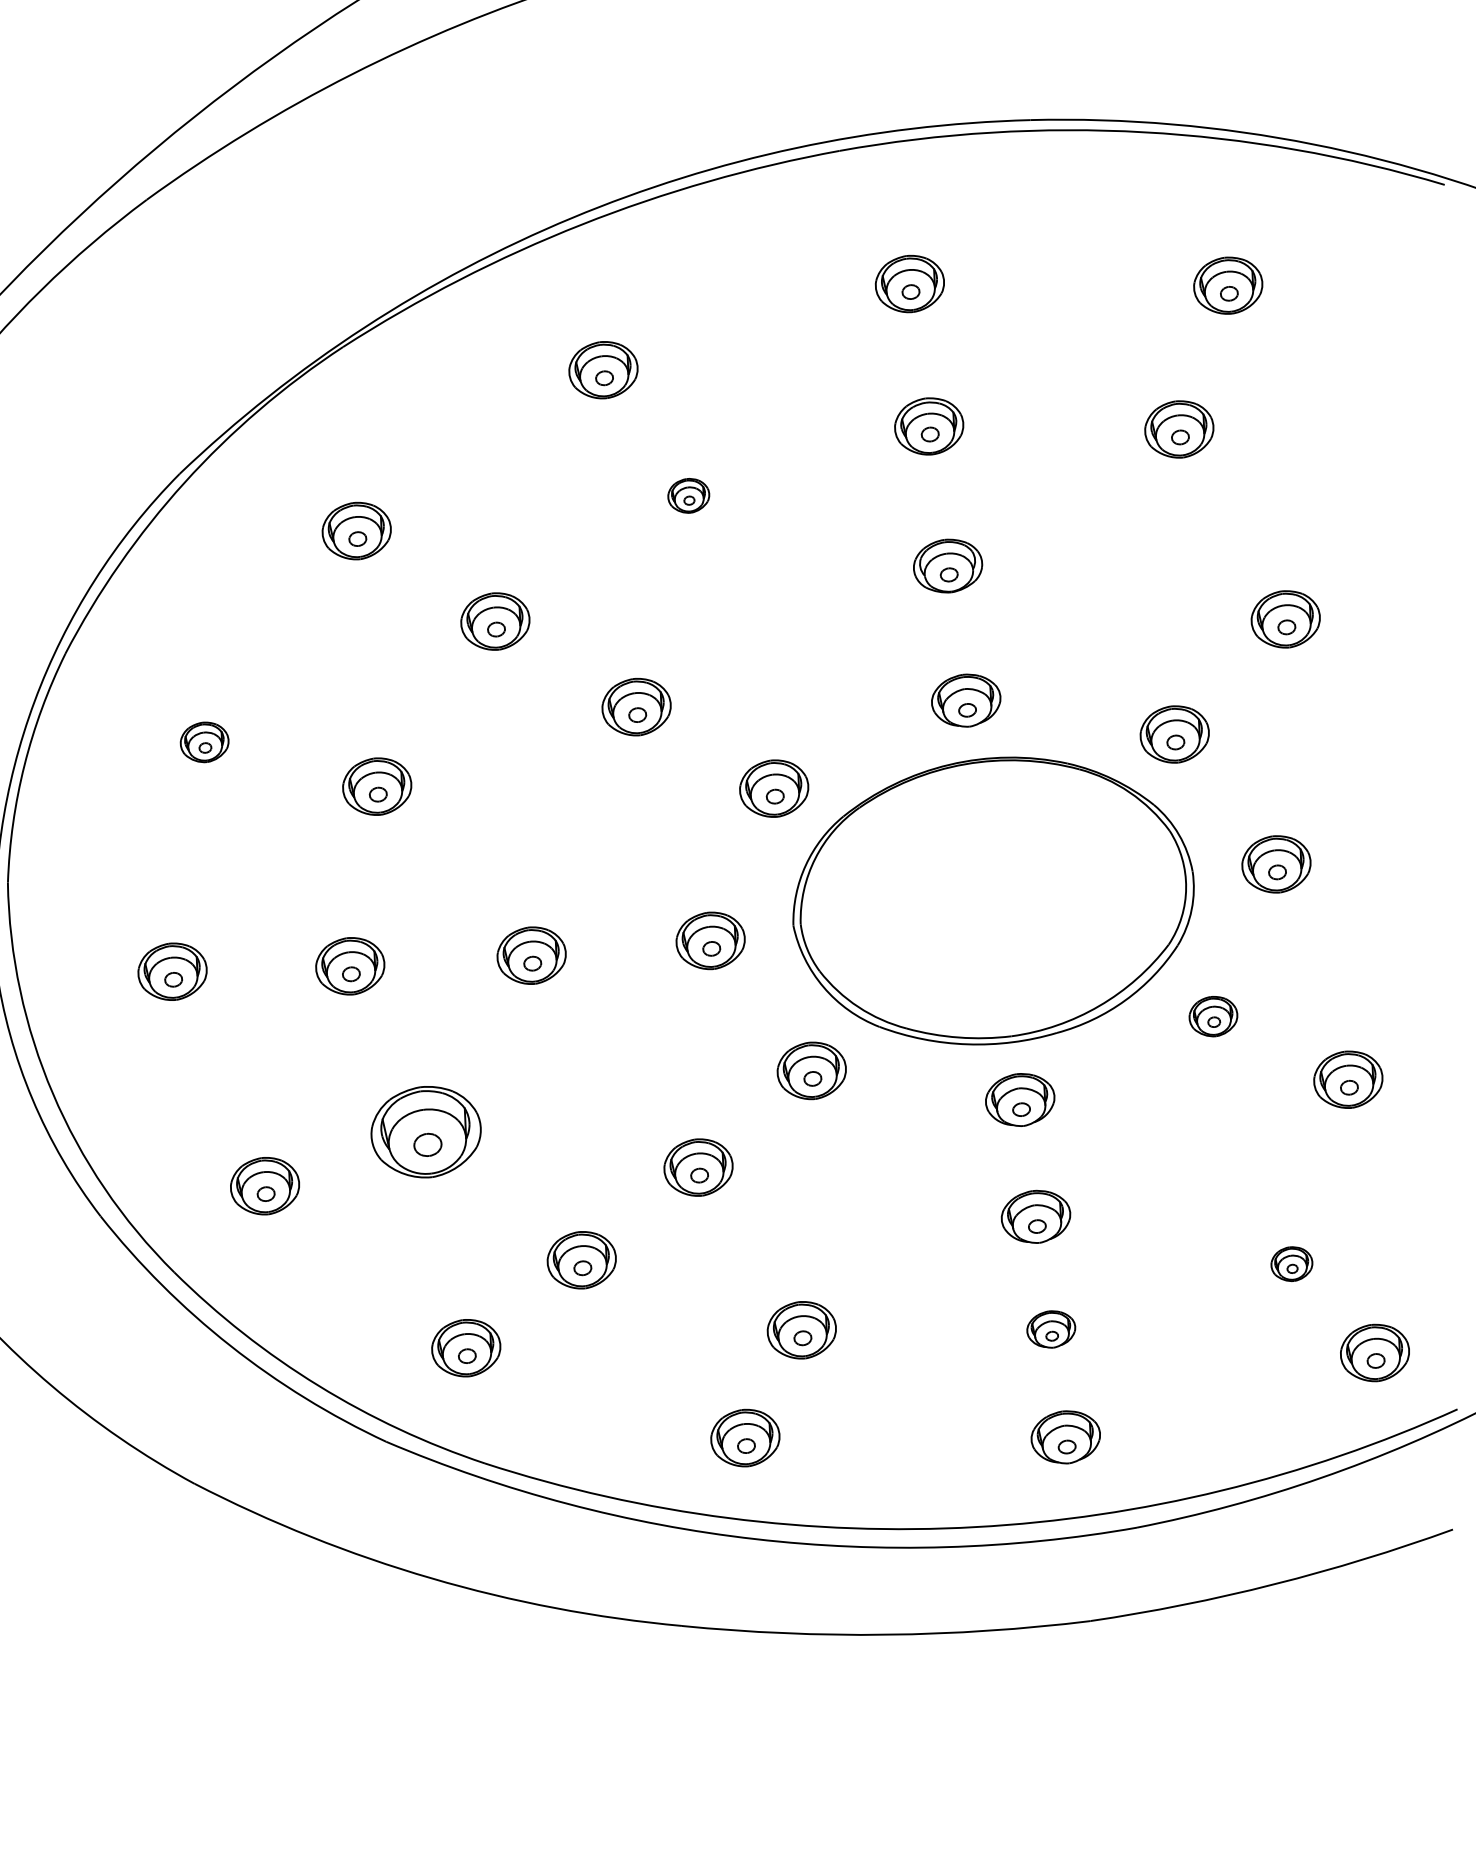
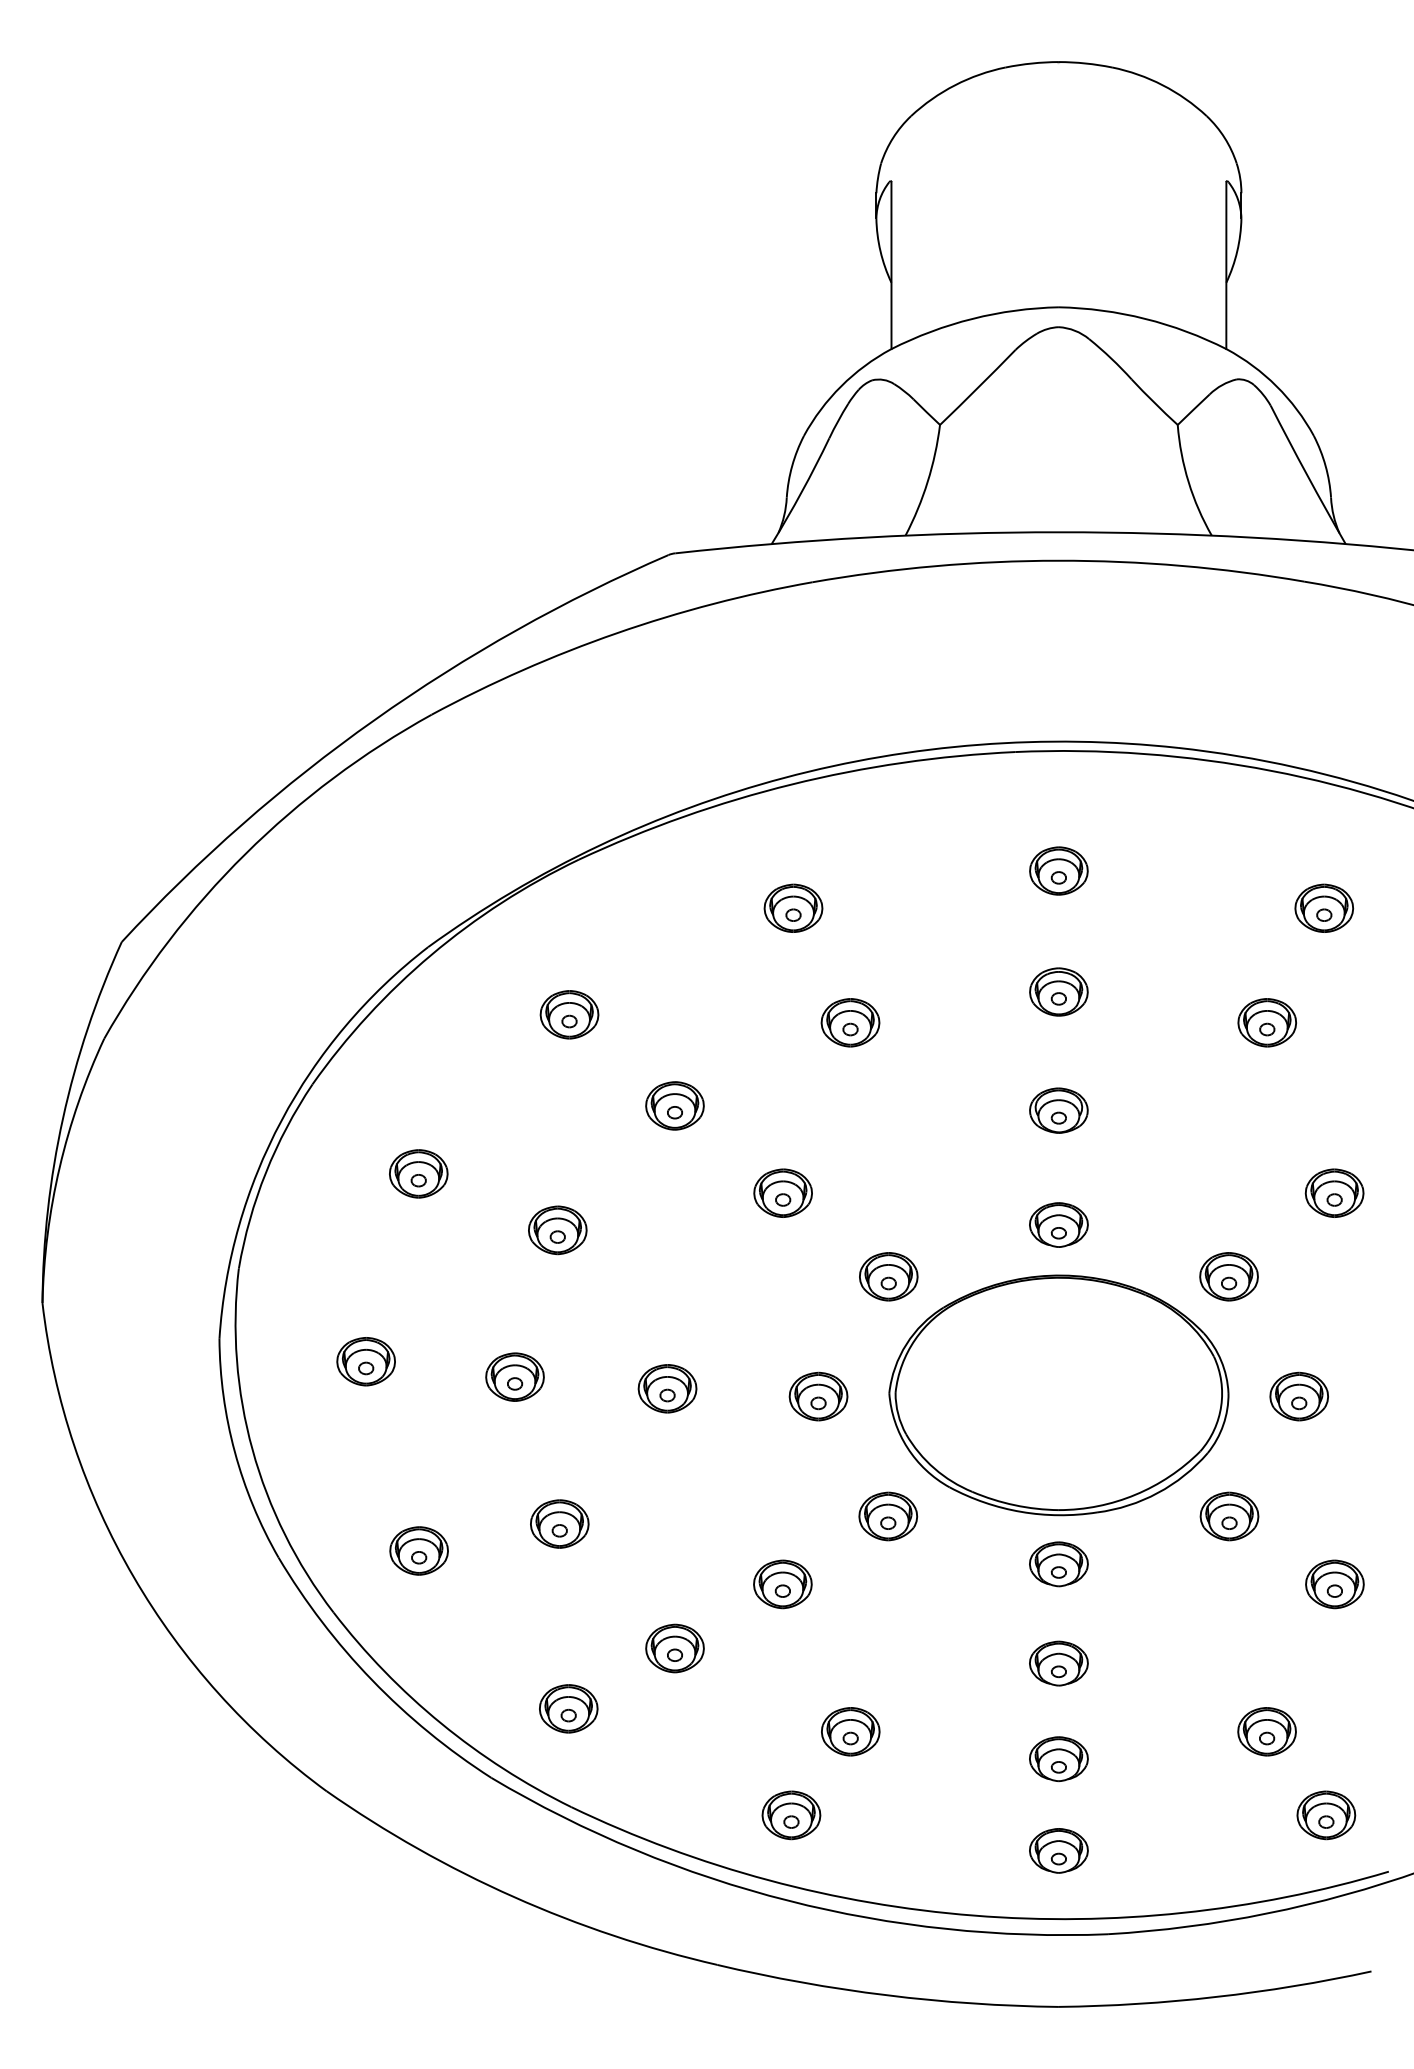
part: (688, 495) -> (850, 1022), size x1.67
part: (204, 741) -> (418, 1173), size x1.43
part: (1213, 1016) -> (1229, 1516), size x1.43
part: (425, 1131) -> (559, 1523), size x0.62
part: (1291, 1263) -> (1266, 1731), size x1.67
part: (1050, 1329) -> (1058, 1759), size x1.43

